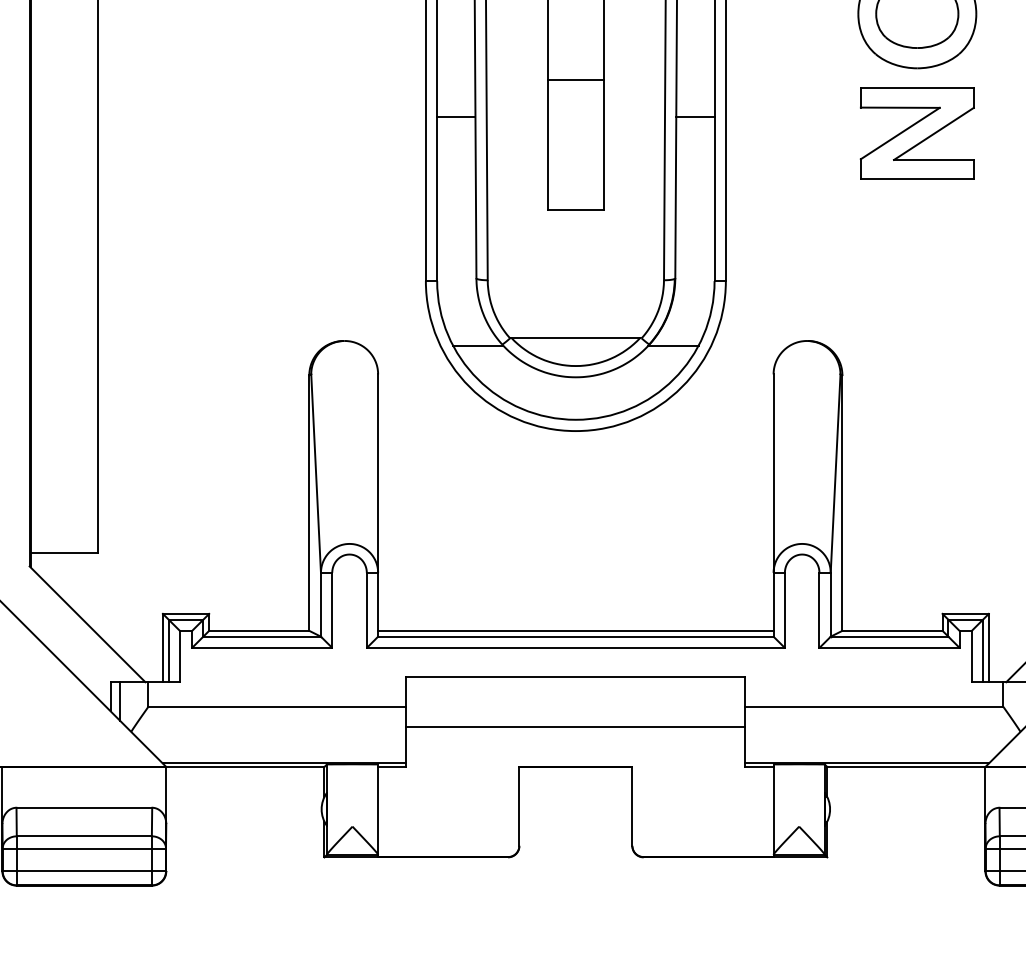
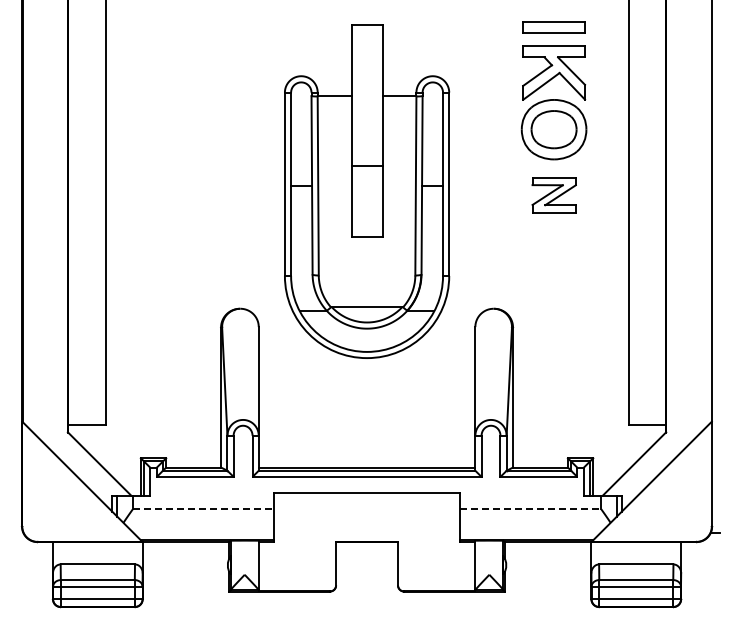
part: (918, 132) -> (554, 194), size x0.7
line: (277, 707) -> (203, 509), solid -> dashed
line: (874, 707) -> (530, 509), solid -> dashed
line: (574, 727) -> (366, 520), removed

